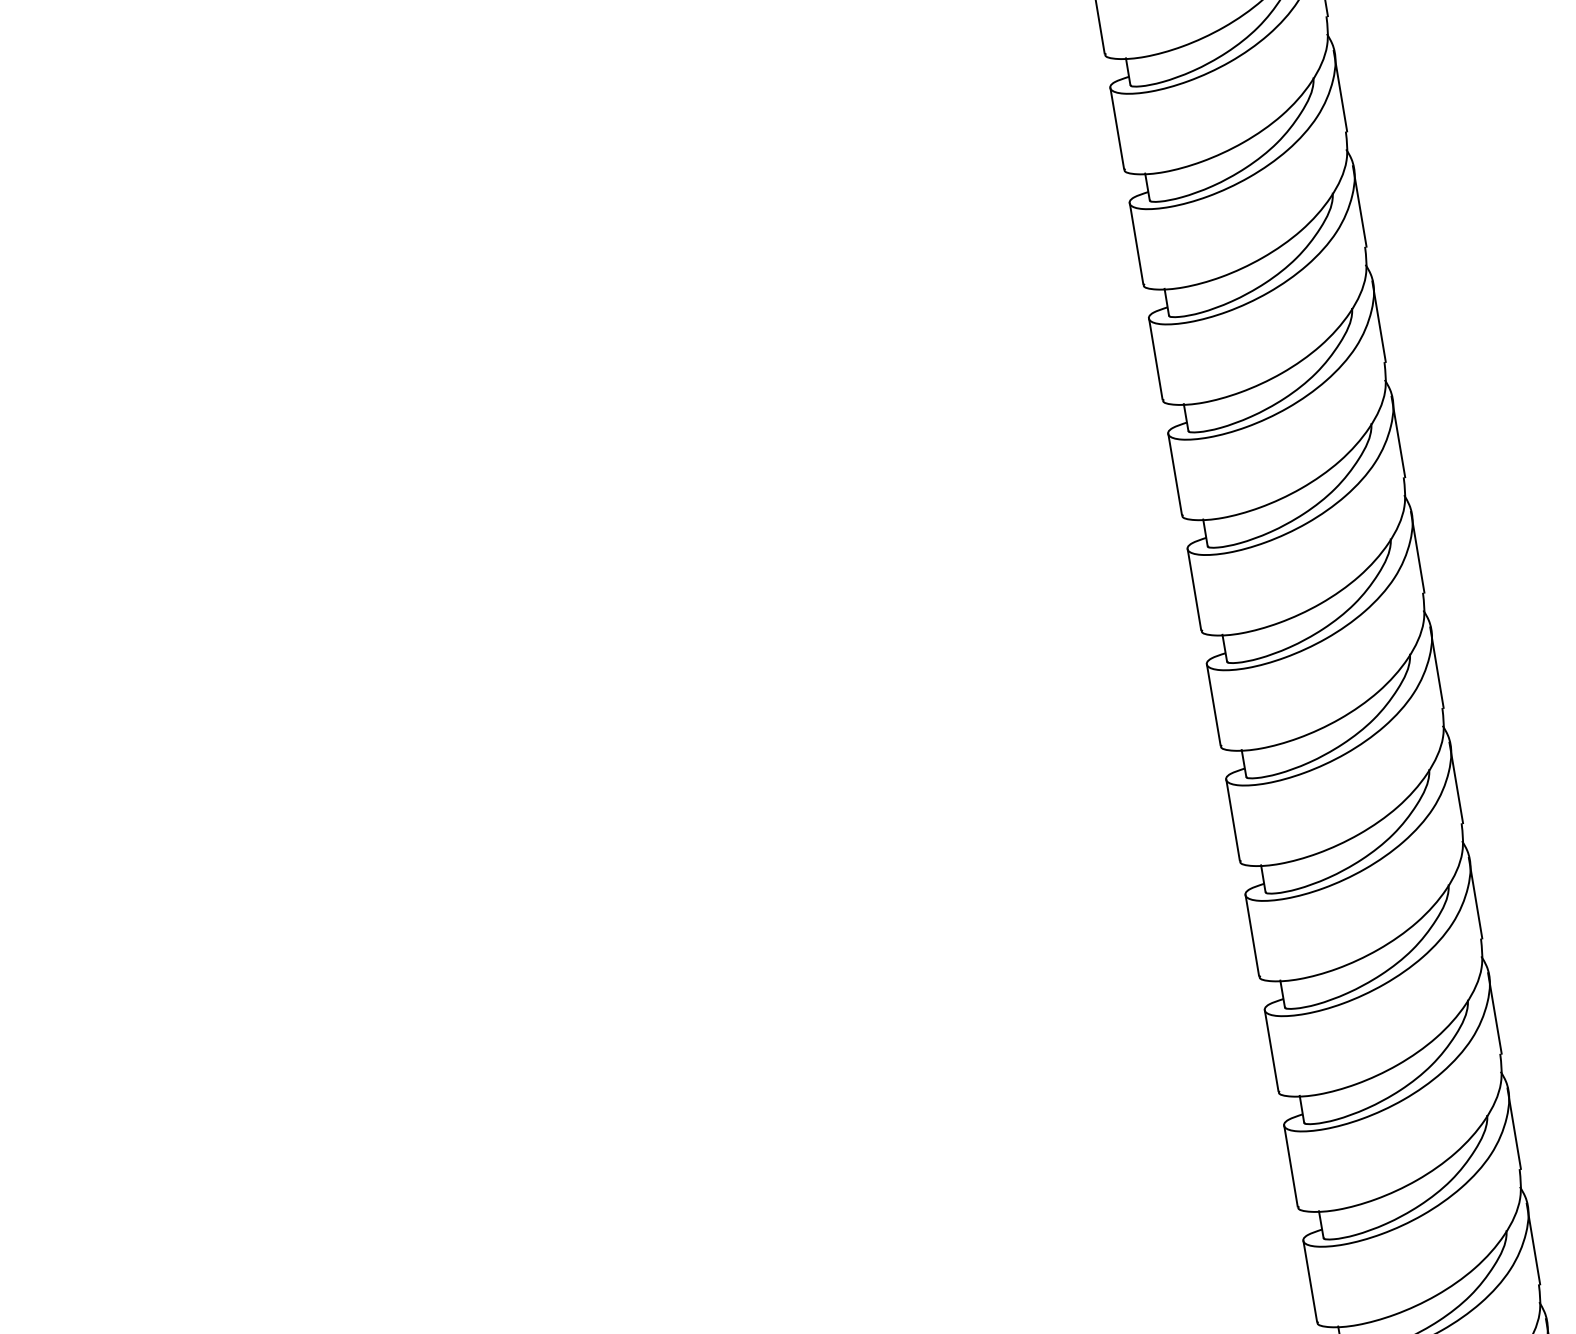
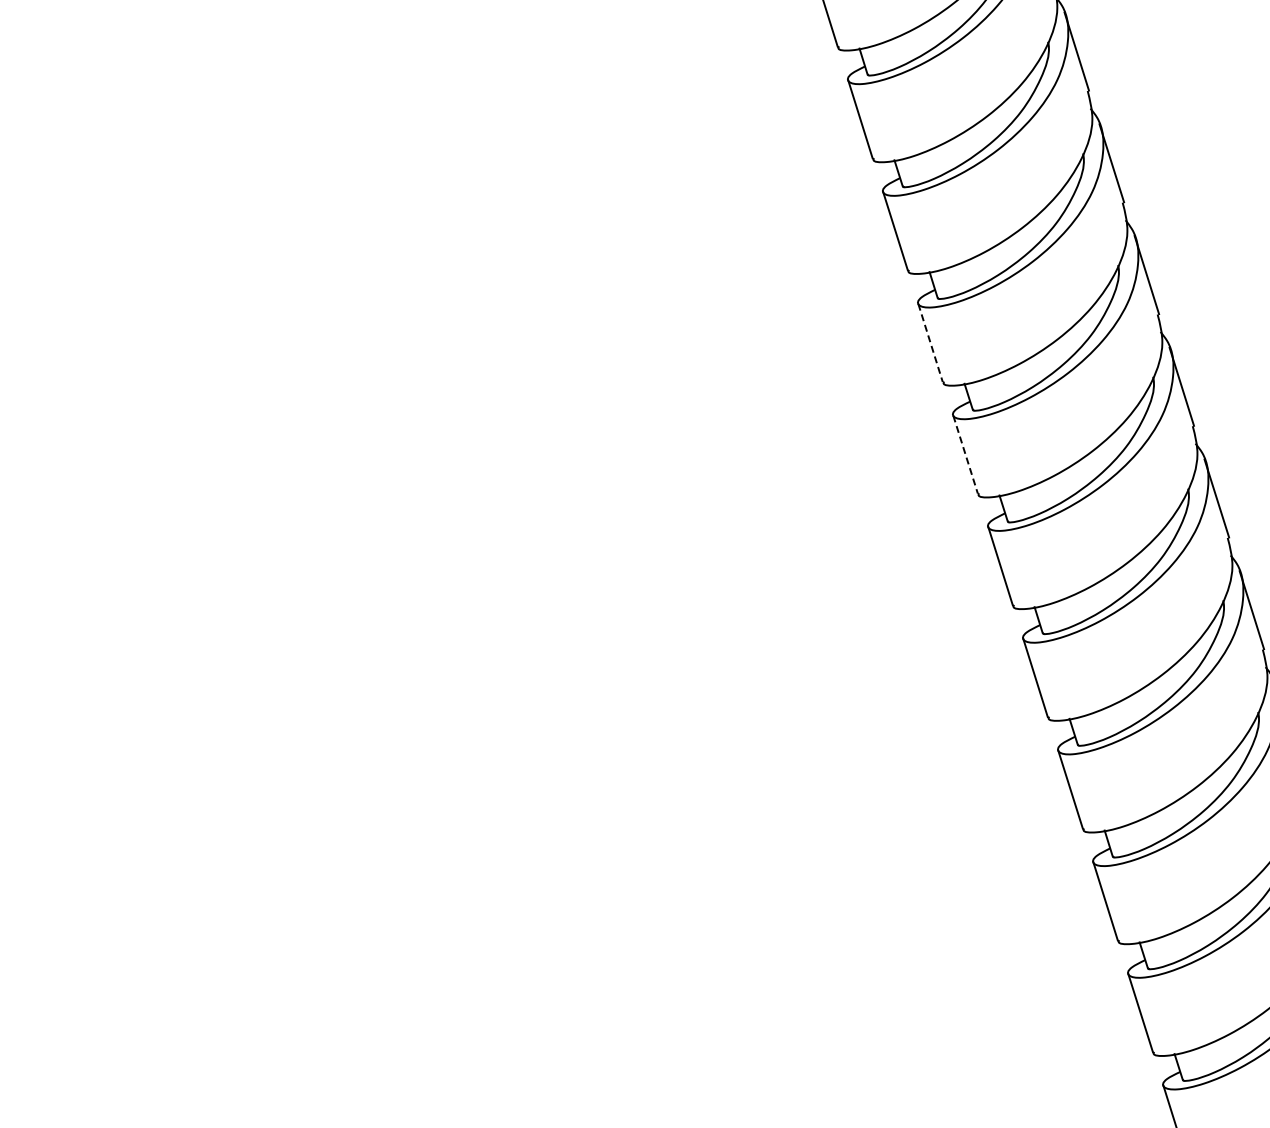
line: (1194, 589) -> (930, 342), solid -> dashed
line: (1213, 704) -> (965, 454), solid -> dashed

